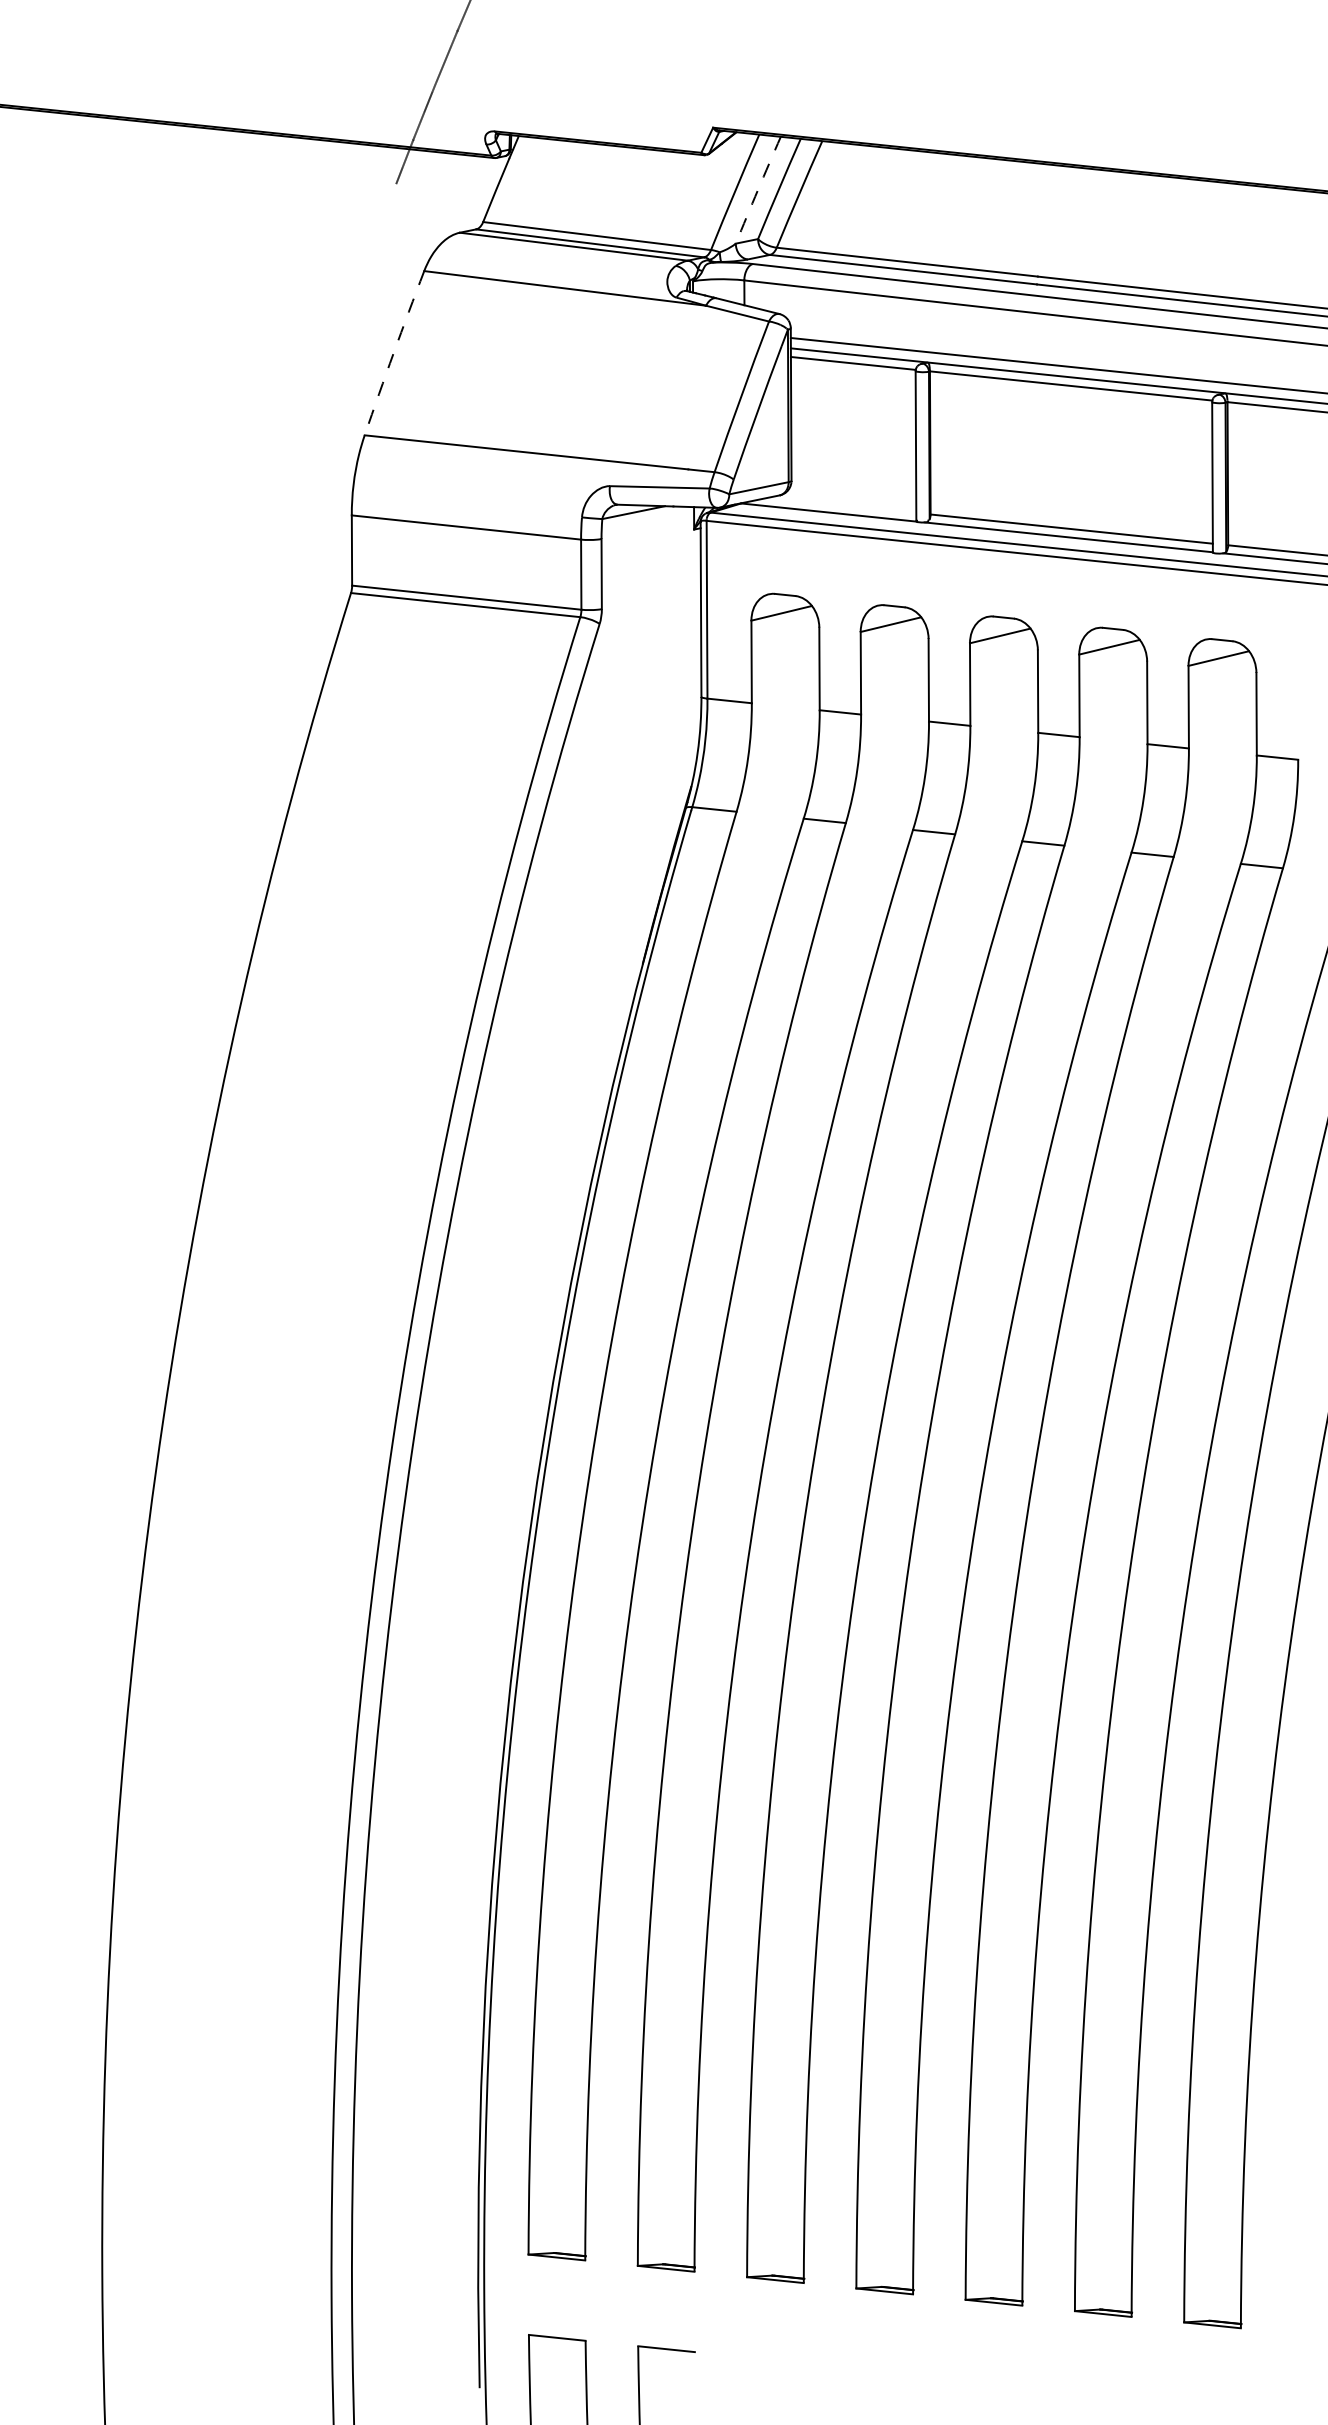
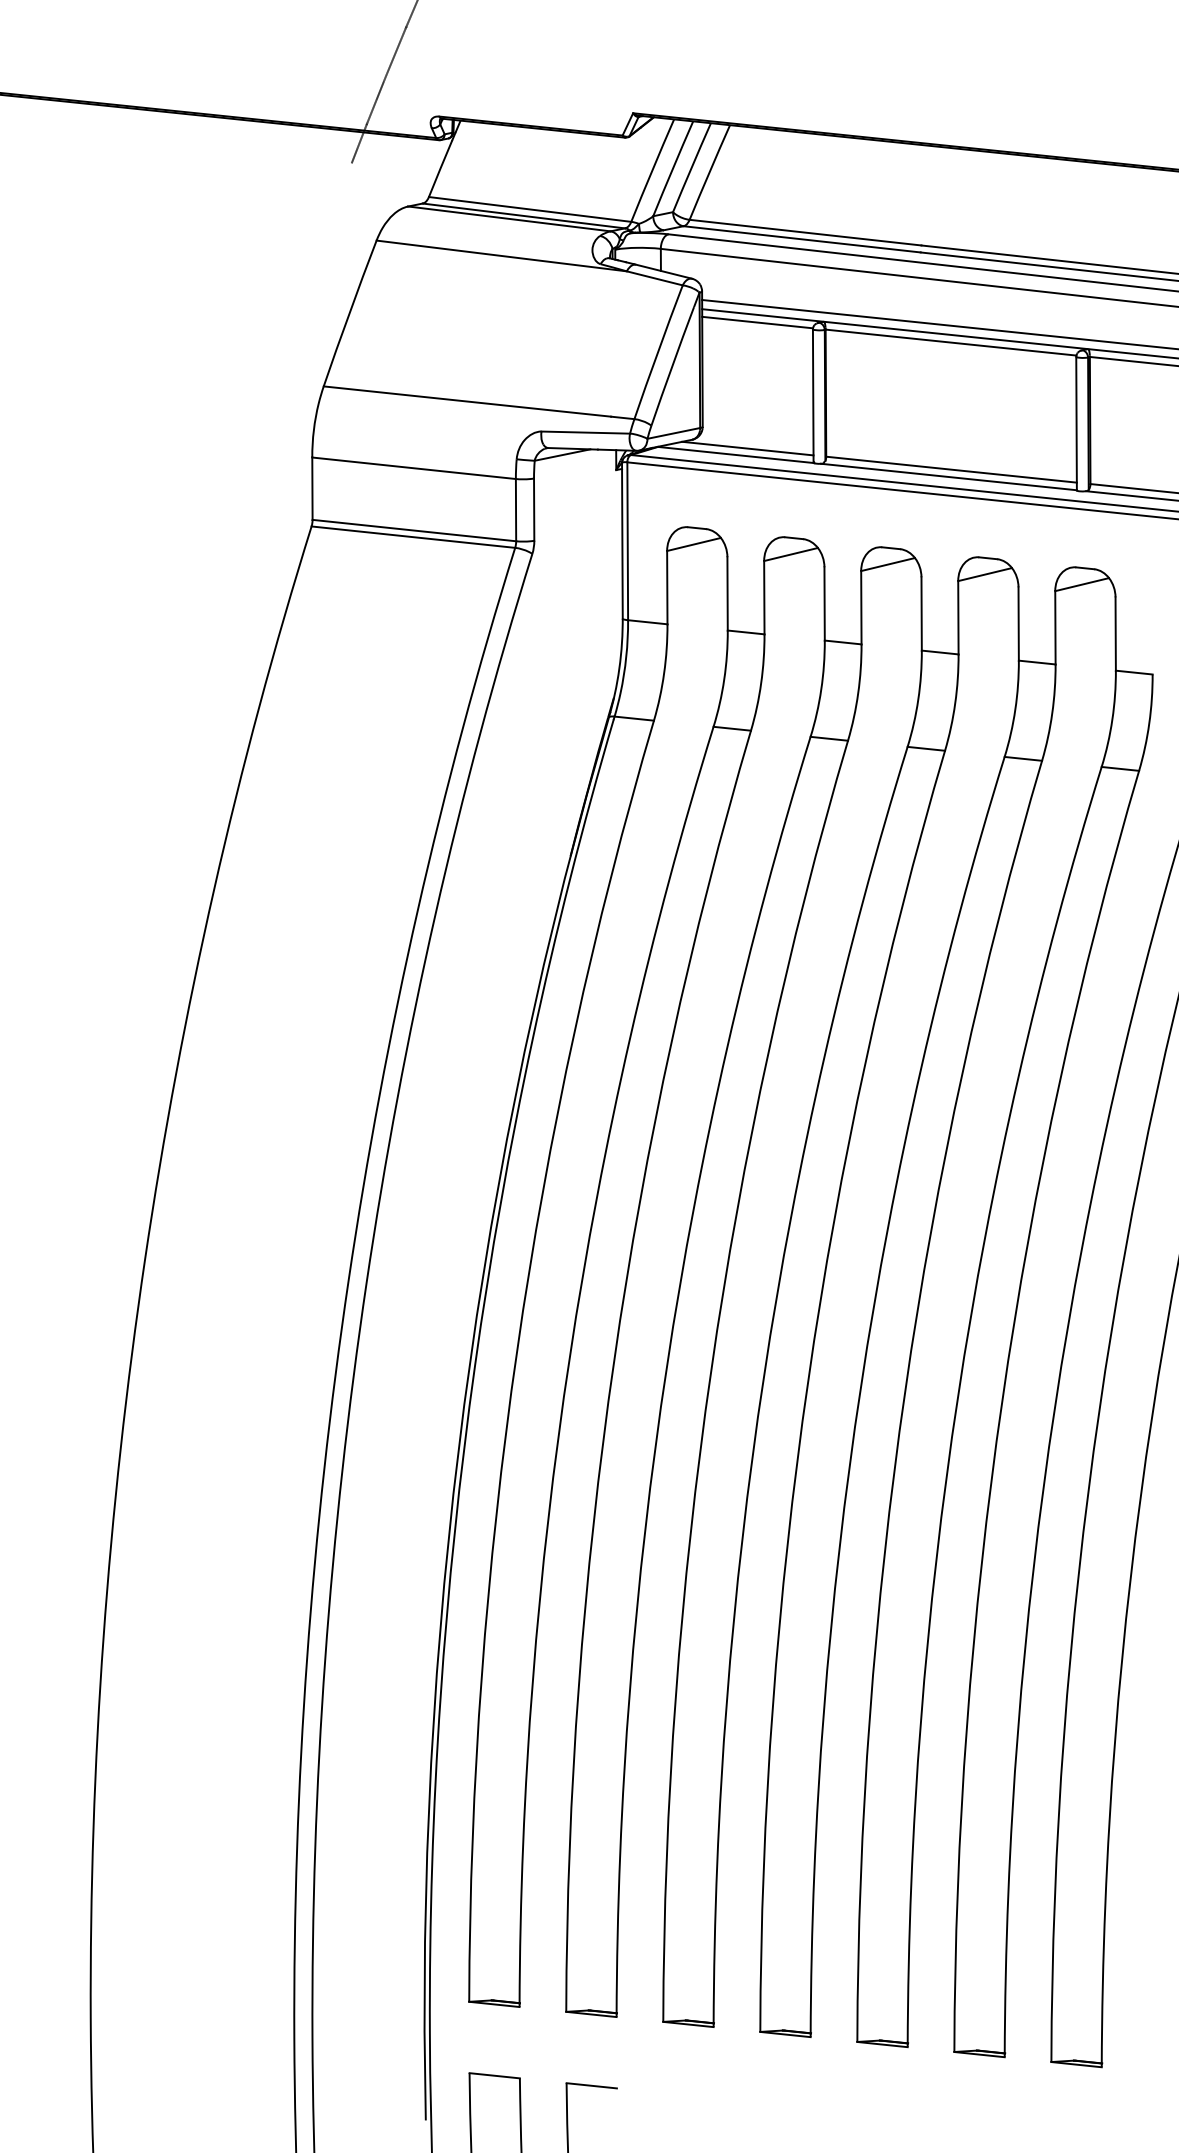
arc: (757, 189) -> (672, 168), dashed -> solid
arc: (393, 353) -> (349, 313), dashed -> solid
line: (841, 505) -> (747, 448), added

